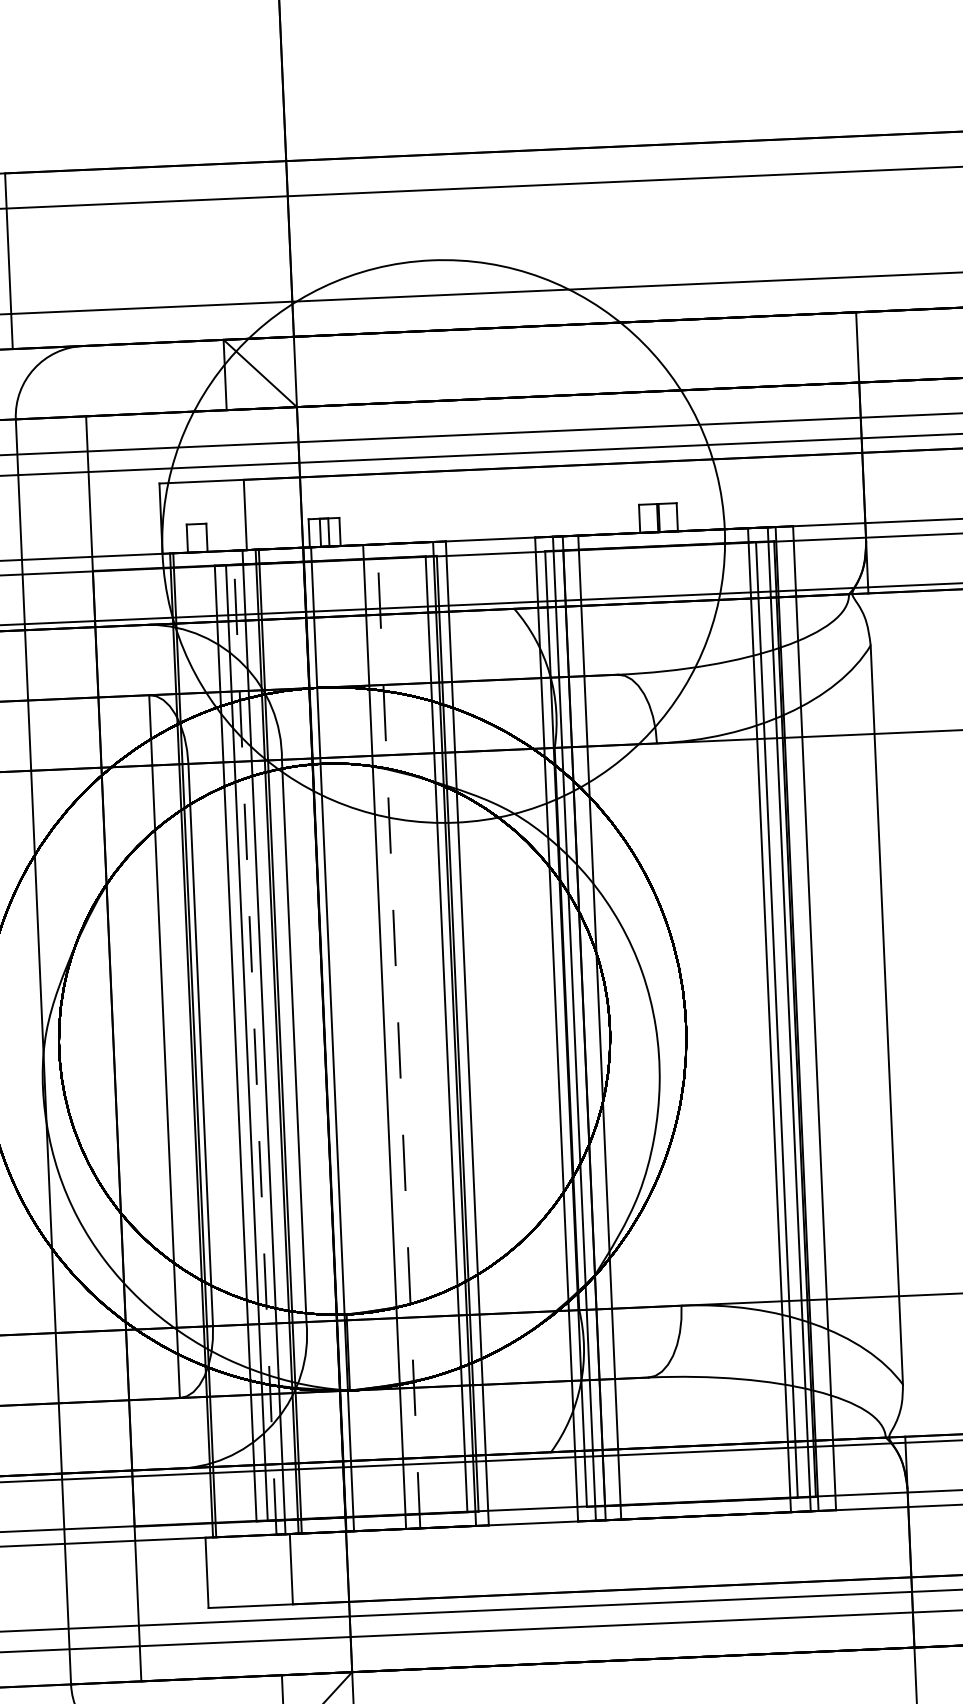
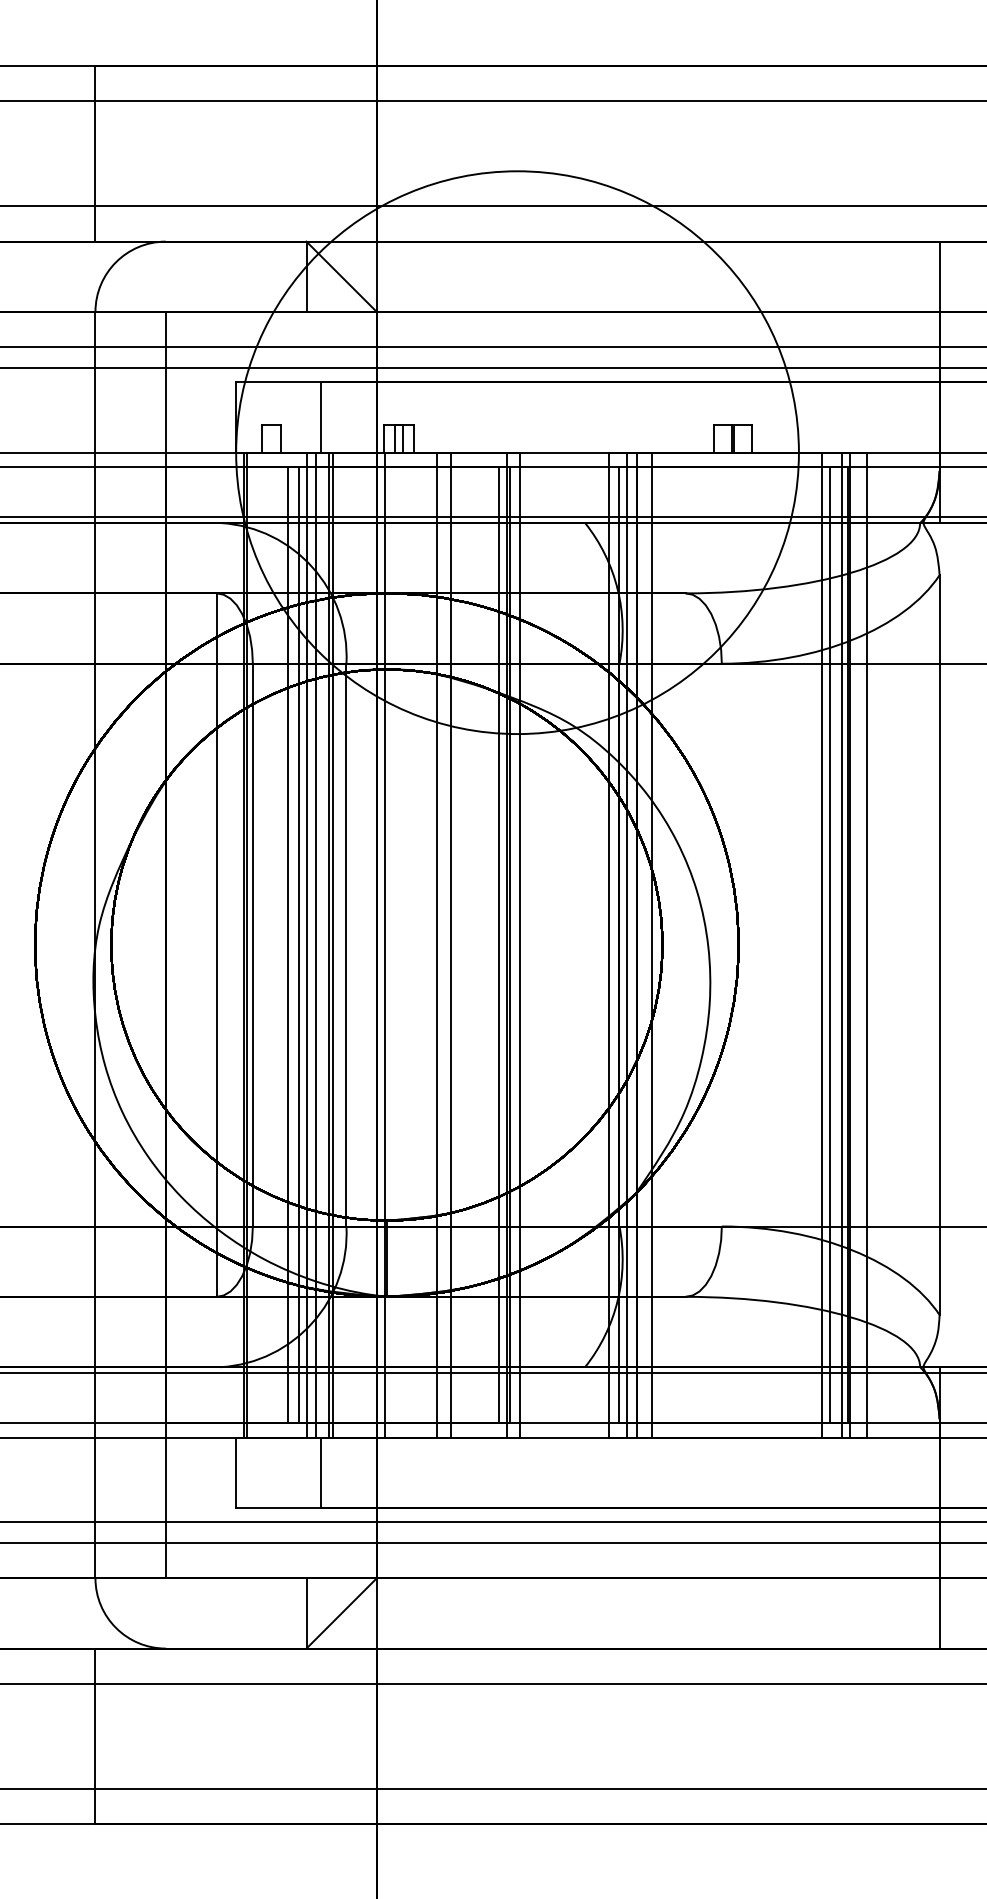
line: (399, 1035) -> (451, 944), dashed -> solid
line: (255, 1042) -> (307, 944), dashed -> solid

